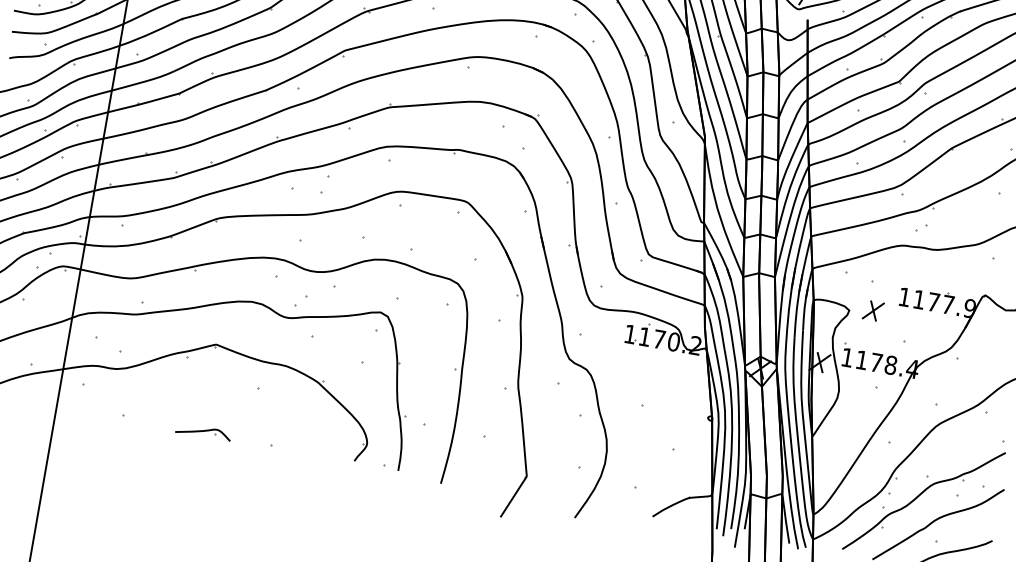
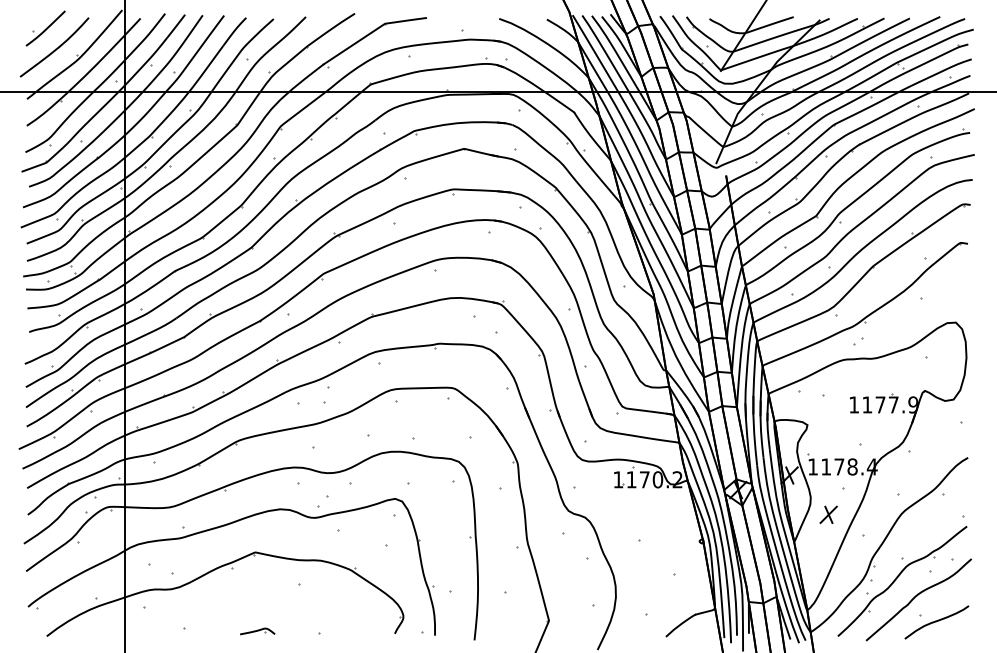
part: (873, 310) -> (828, 514), moved
part: (203, 432) -> (257, 631), size x0.7

